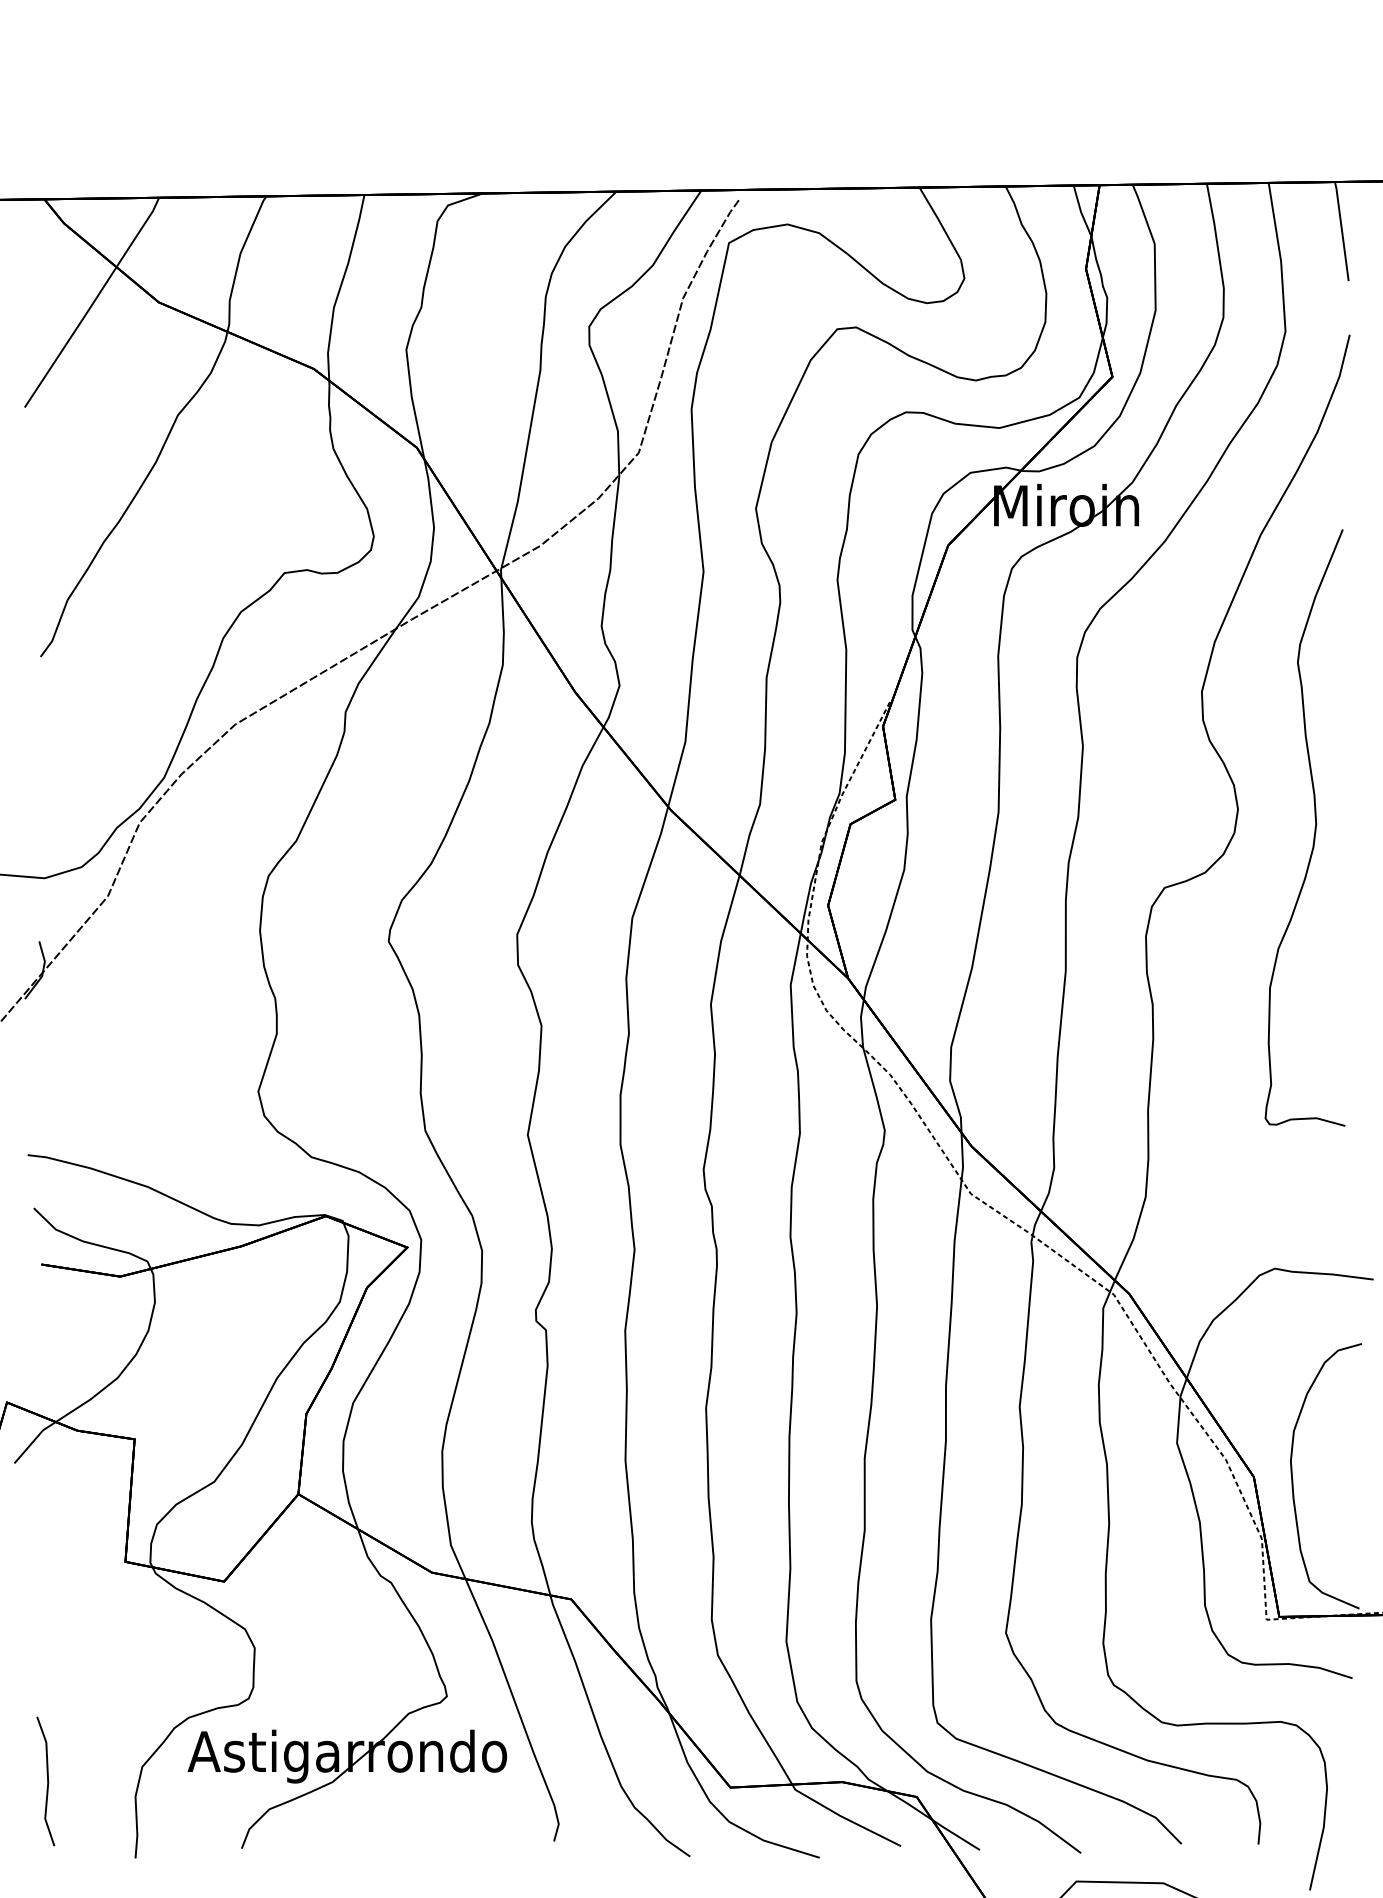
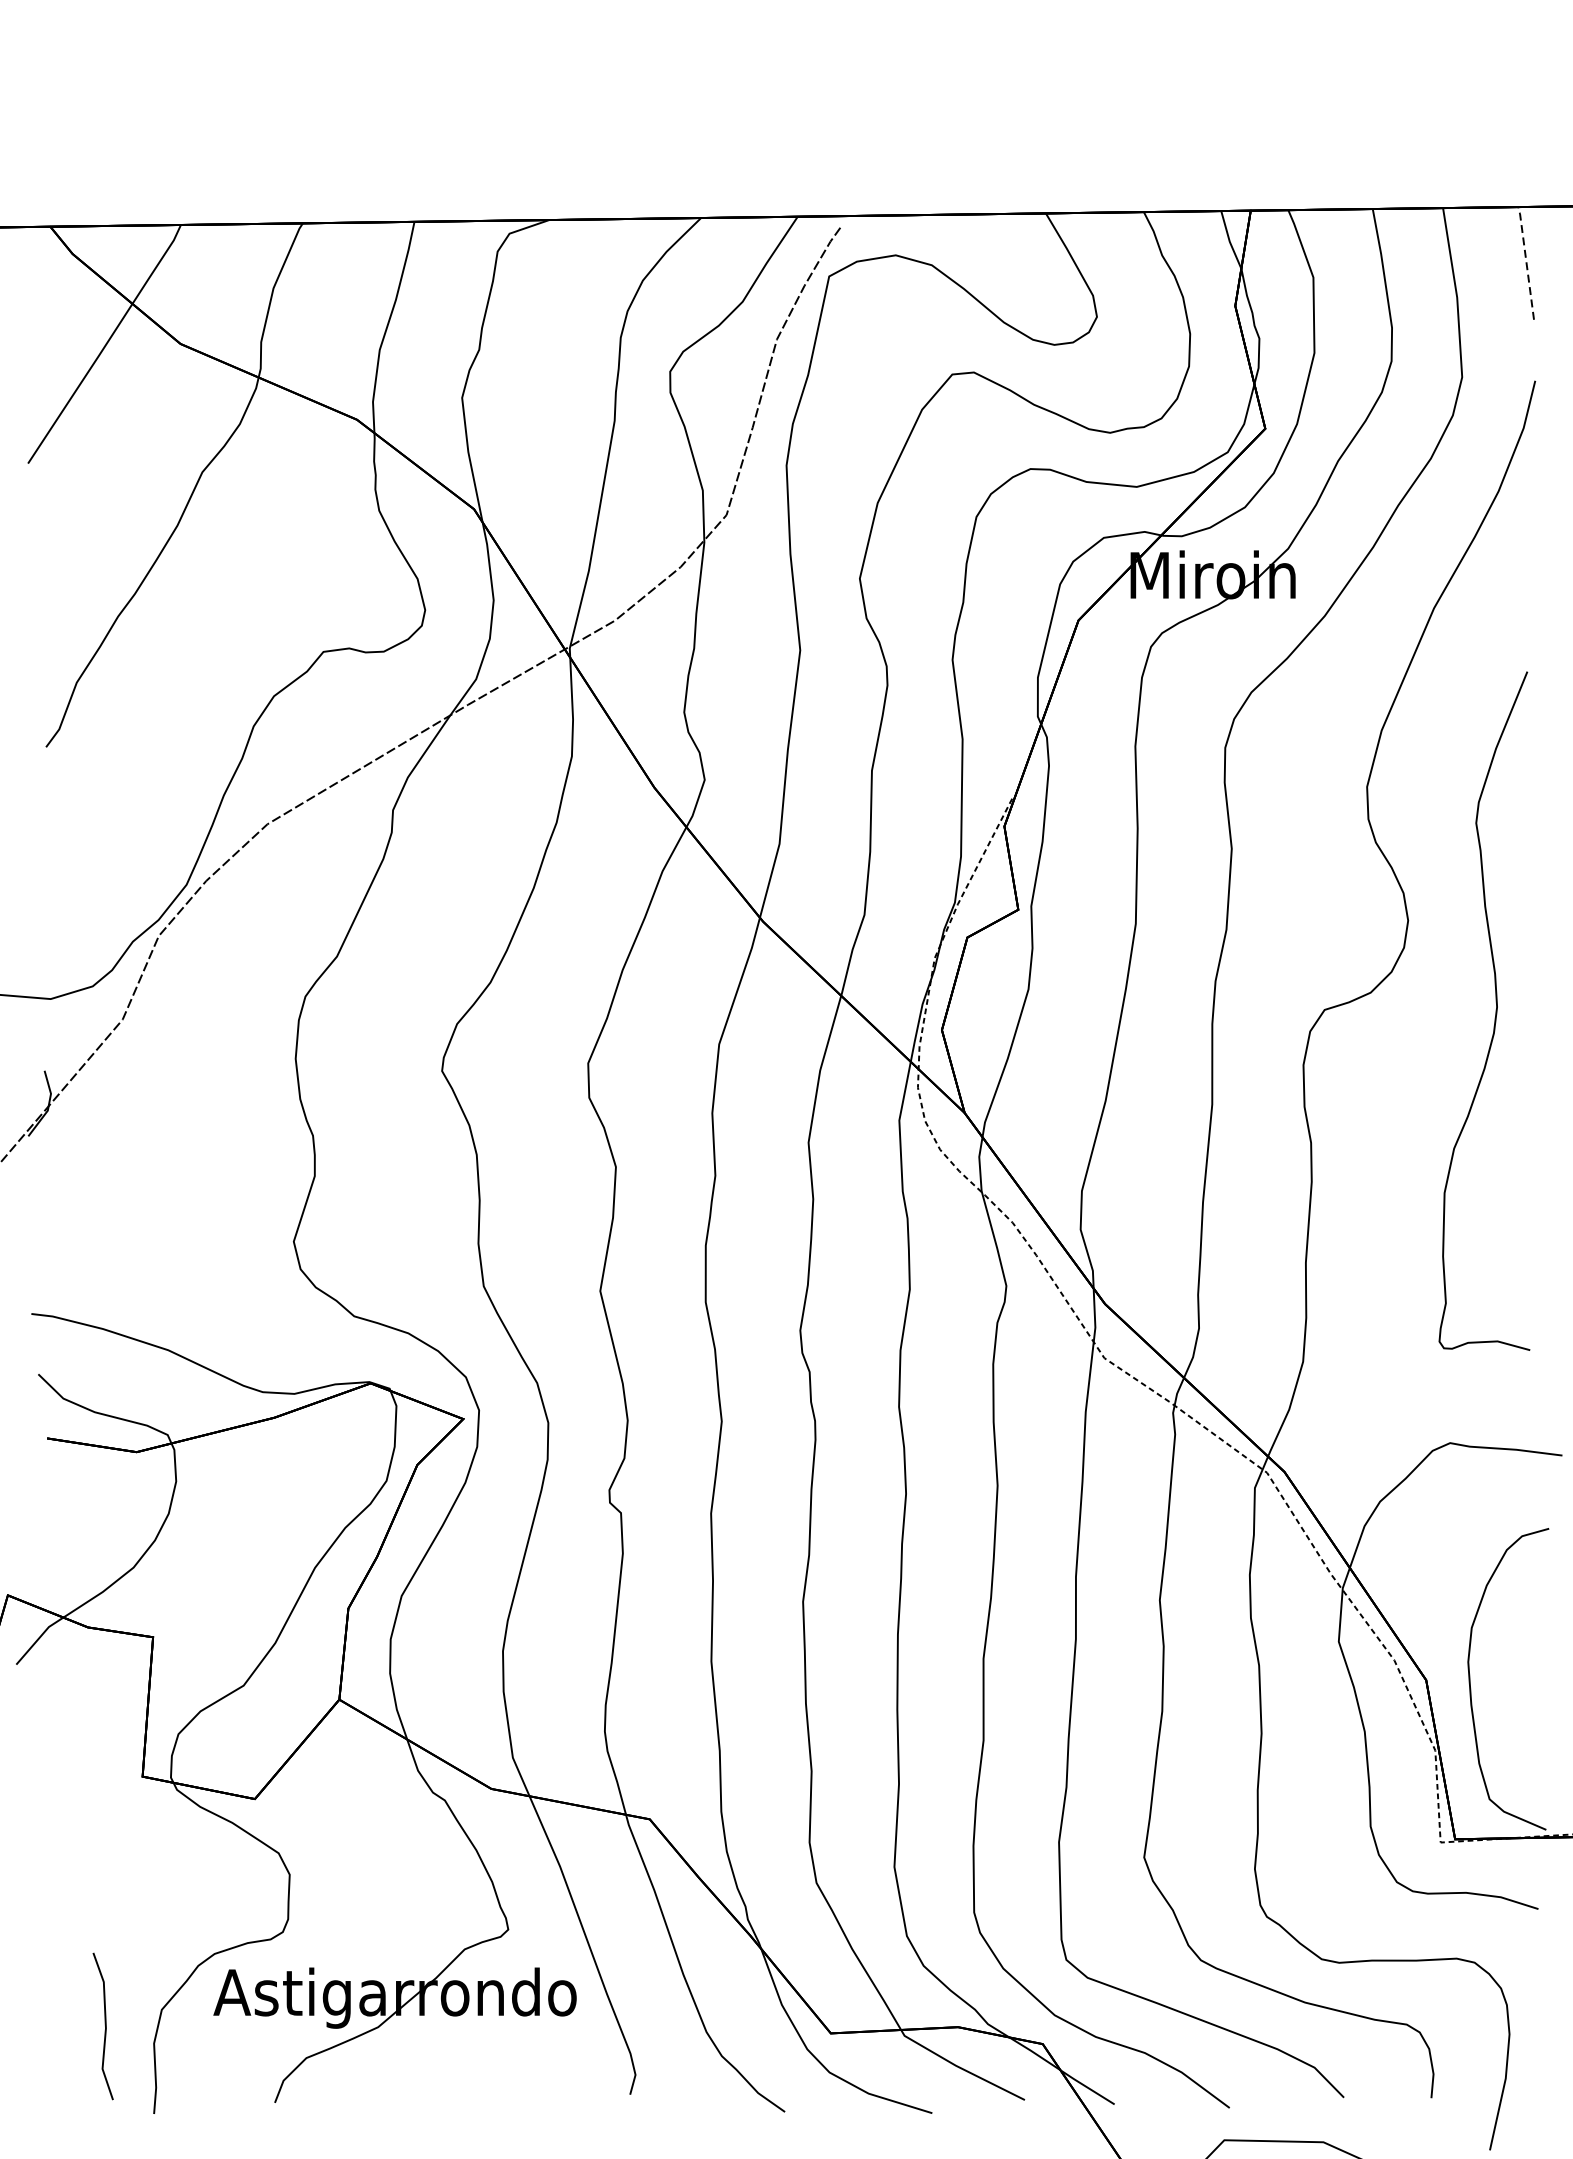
line: (1342, 230) -> (1527, 262), solid -> dashed
curve: (1314, 827) -> (1495, 1010), moved
line: (47, 1781) -> (105, 2026), moved

